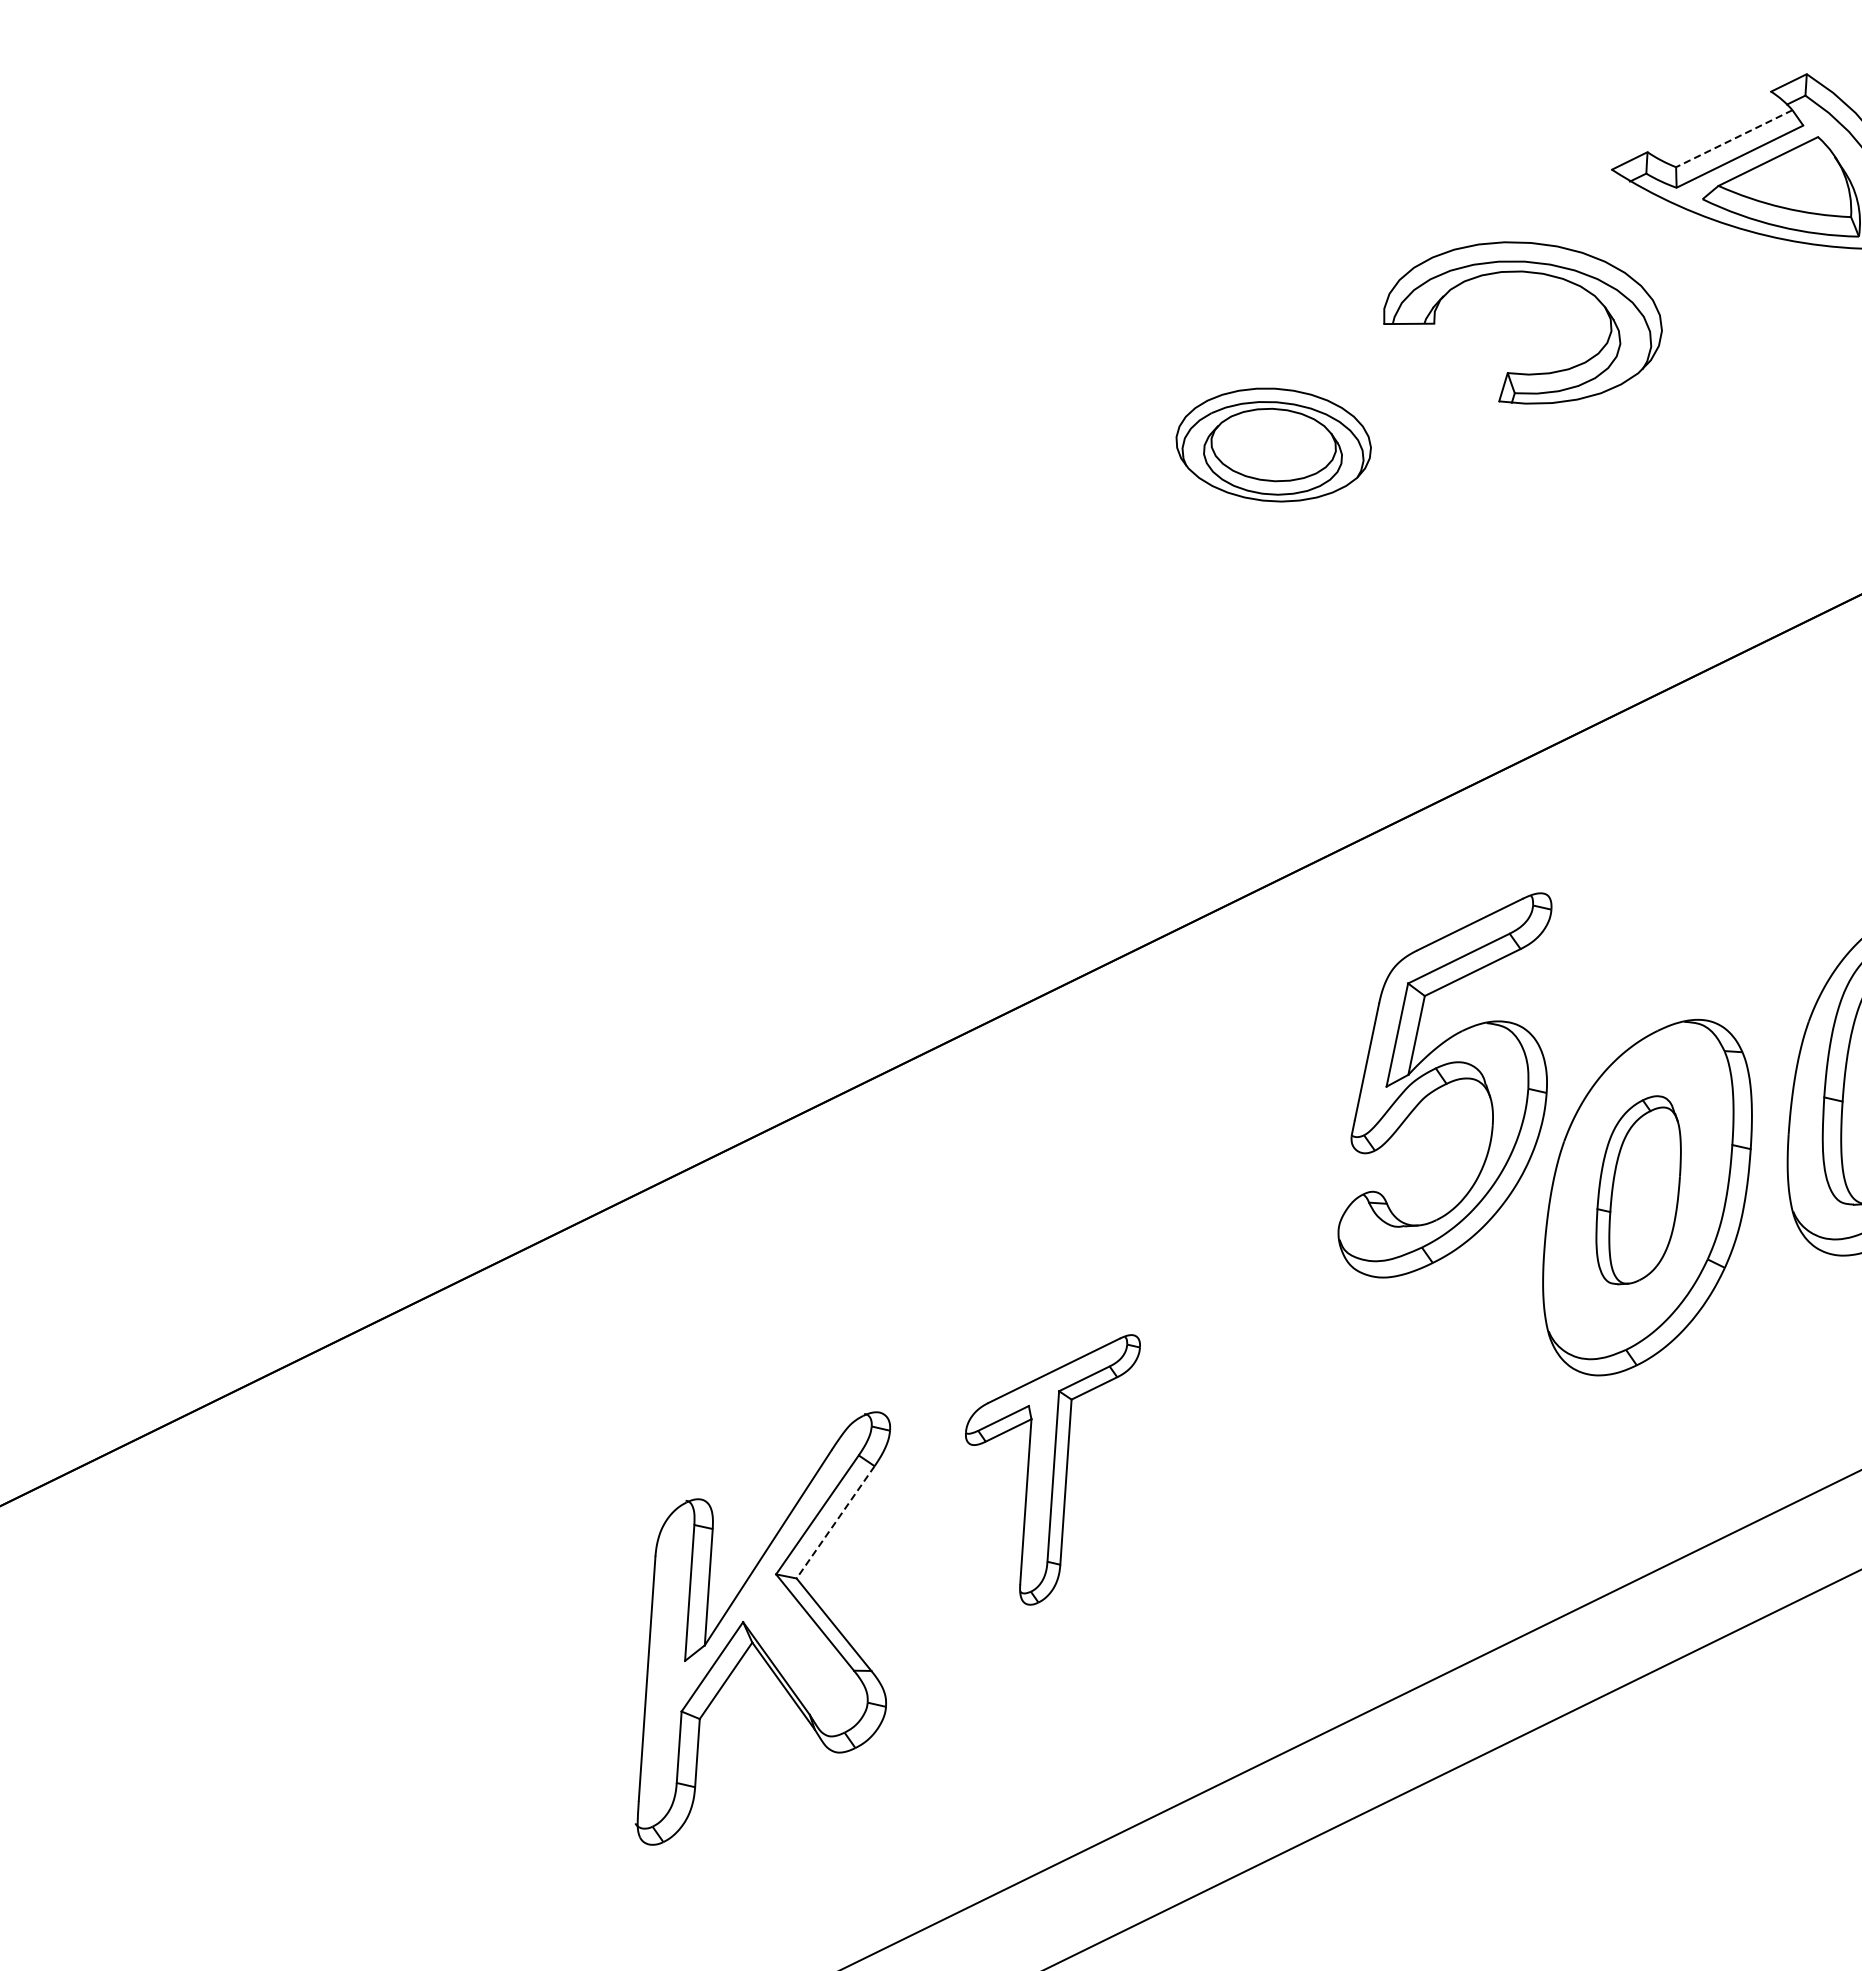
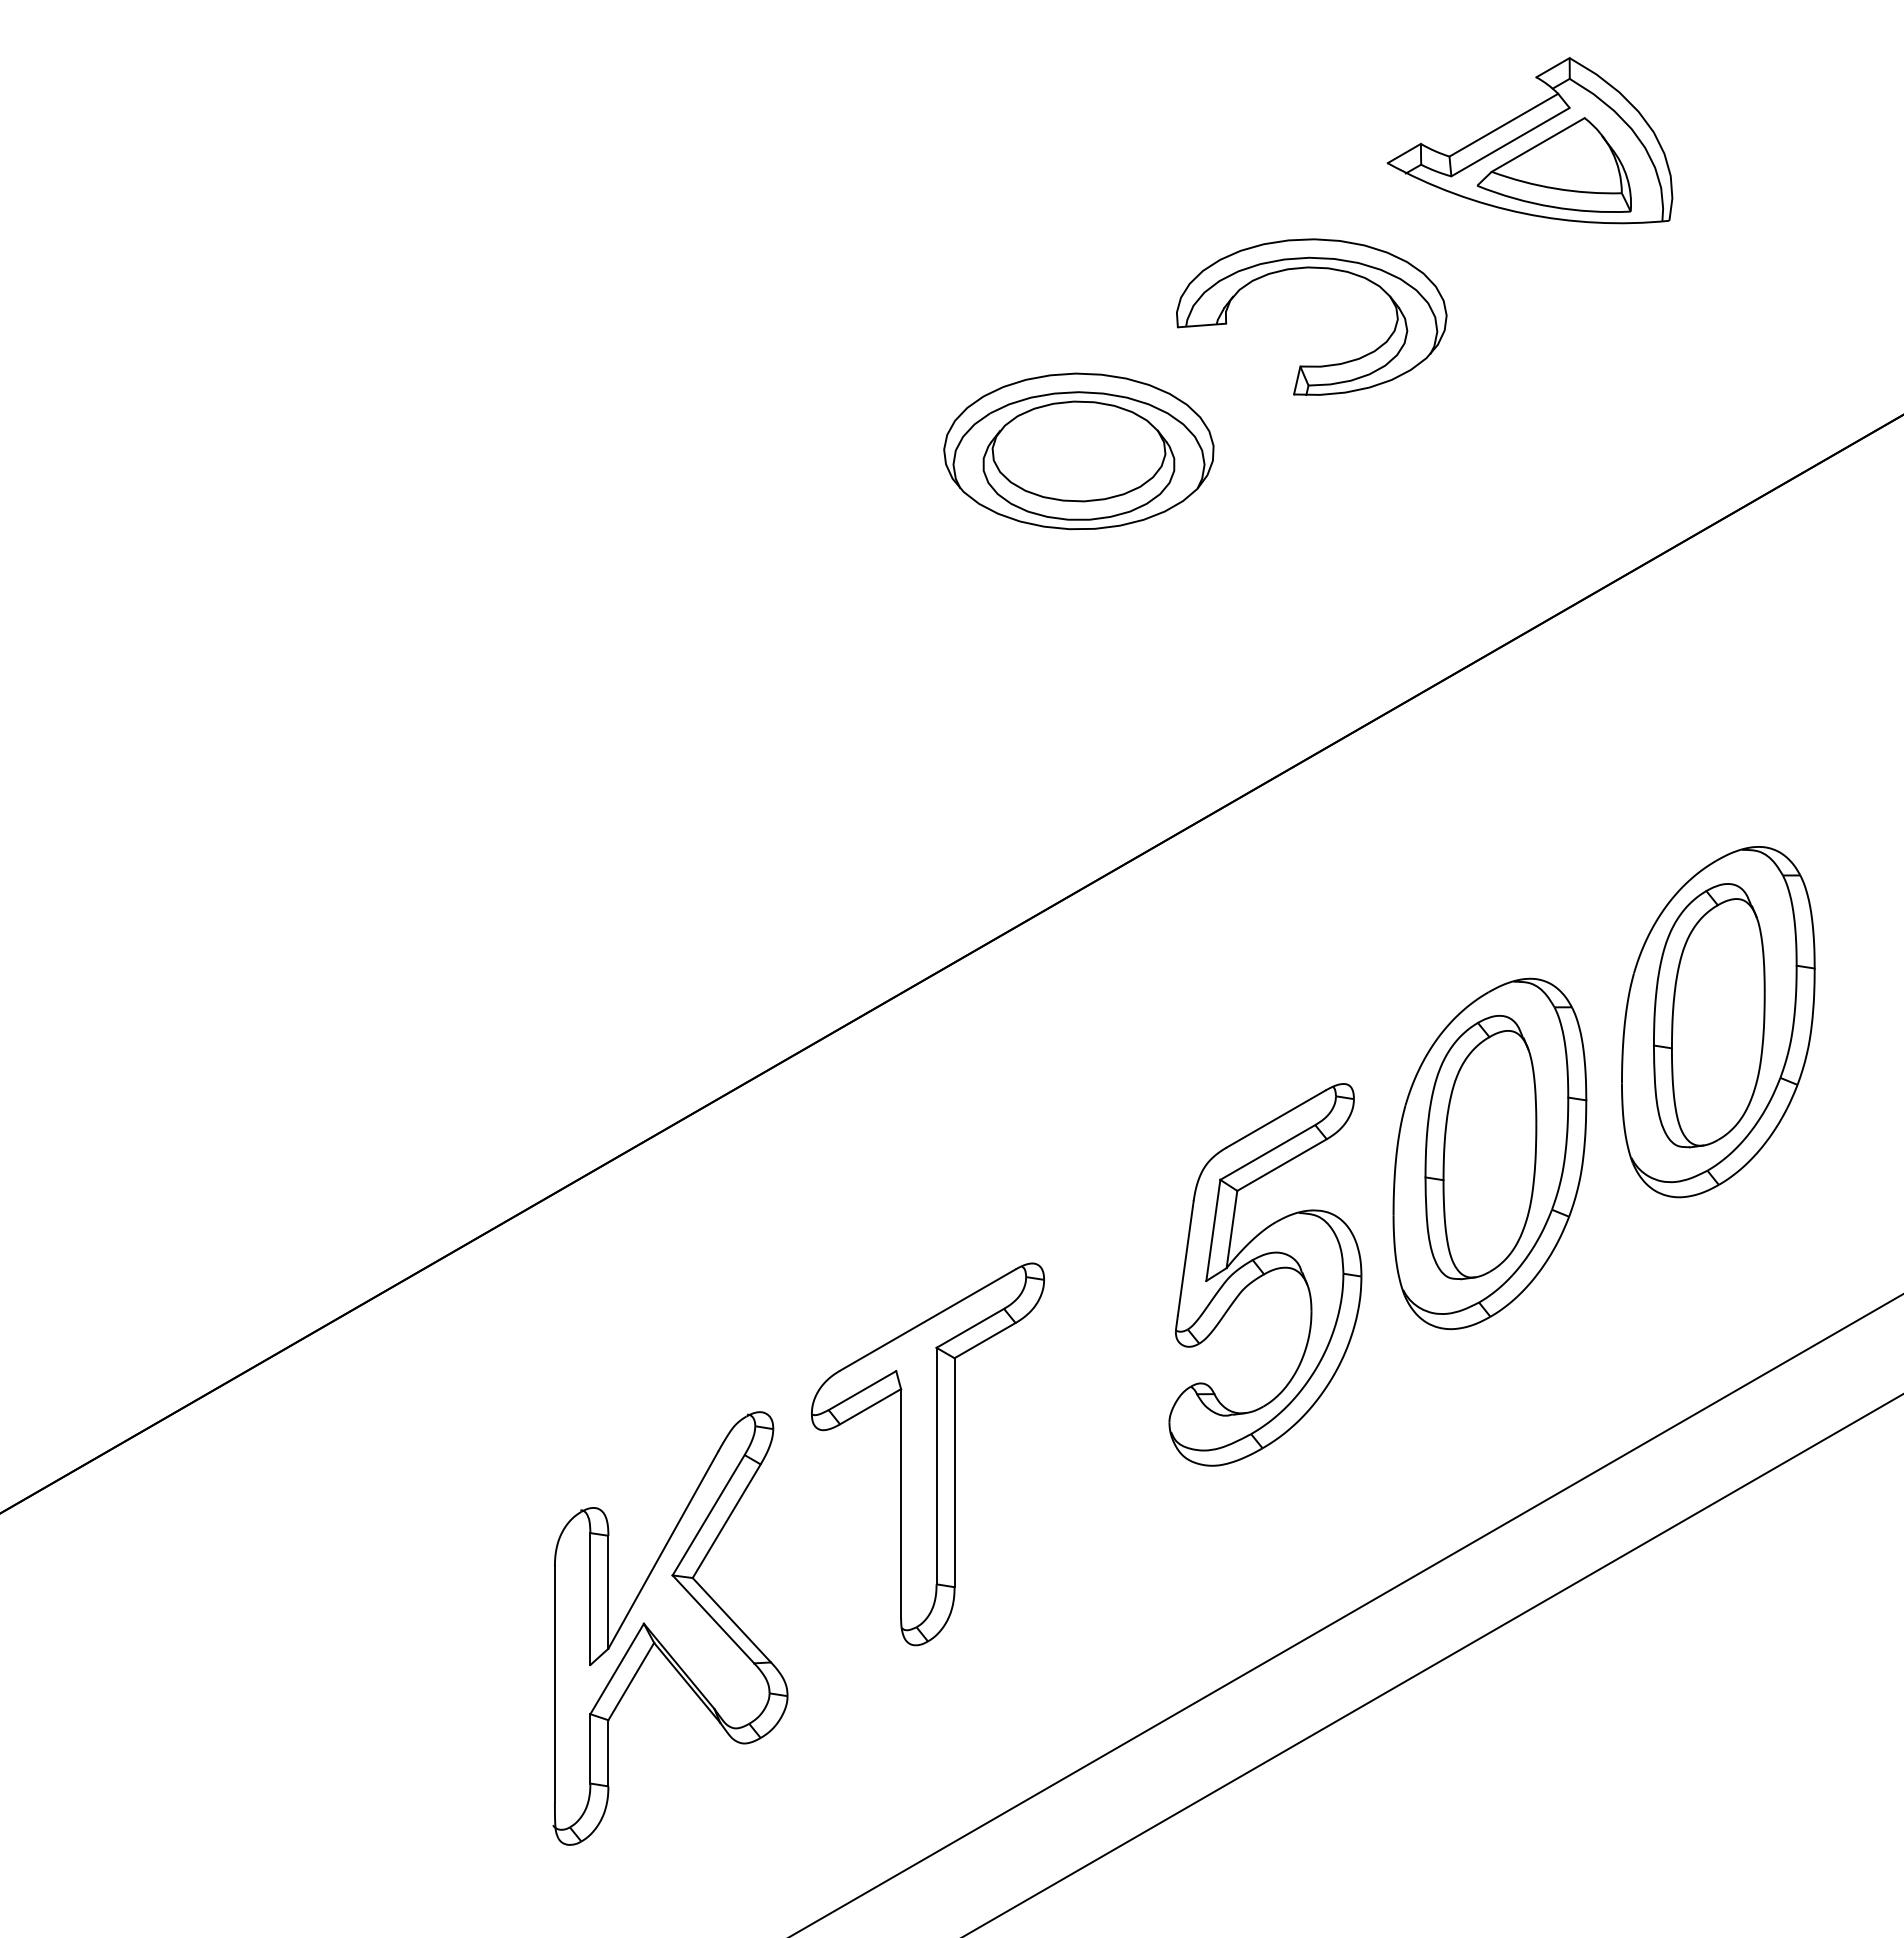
line: (1733, 139) -> (1503, 125), dashed -> solid
part: (1273, 445) -> (1078, 451), size x1.43
part: (1447, 1084) -> (1265, 1274), moved
part: (1638, 1190) -> (1480, 1147), size x1.43
part: (1047, 1467) -> (927, 1454), size x1.43
line: (835, 1522) -> (726, 1521), dashed -> solid

